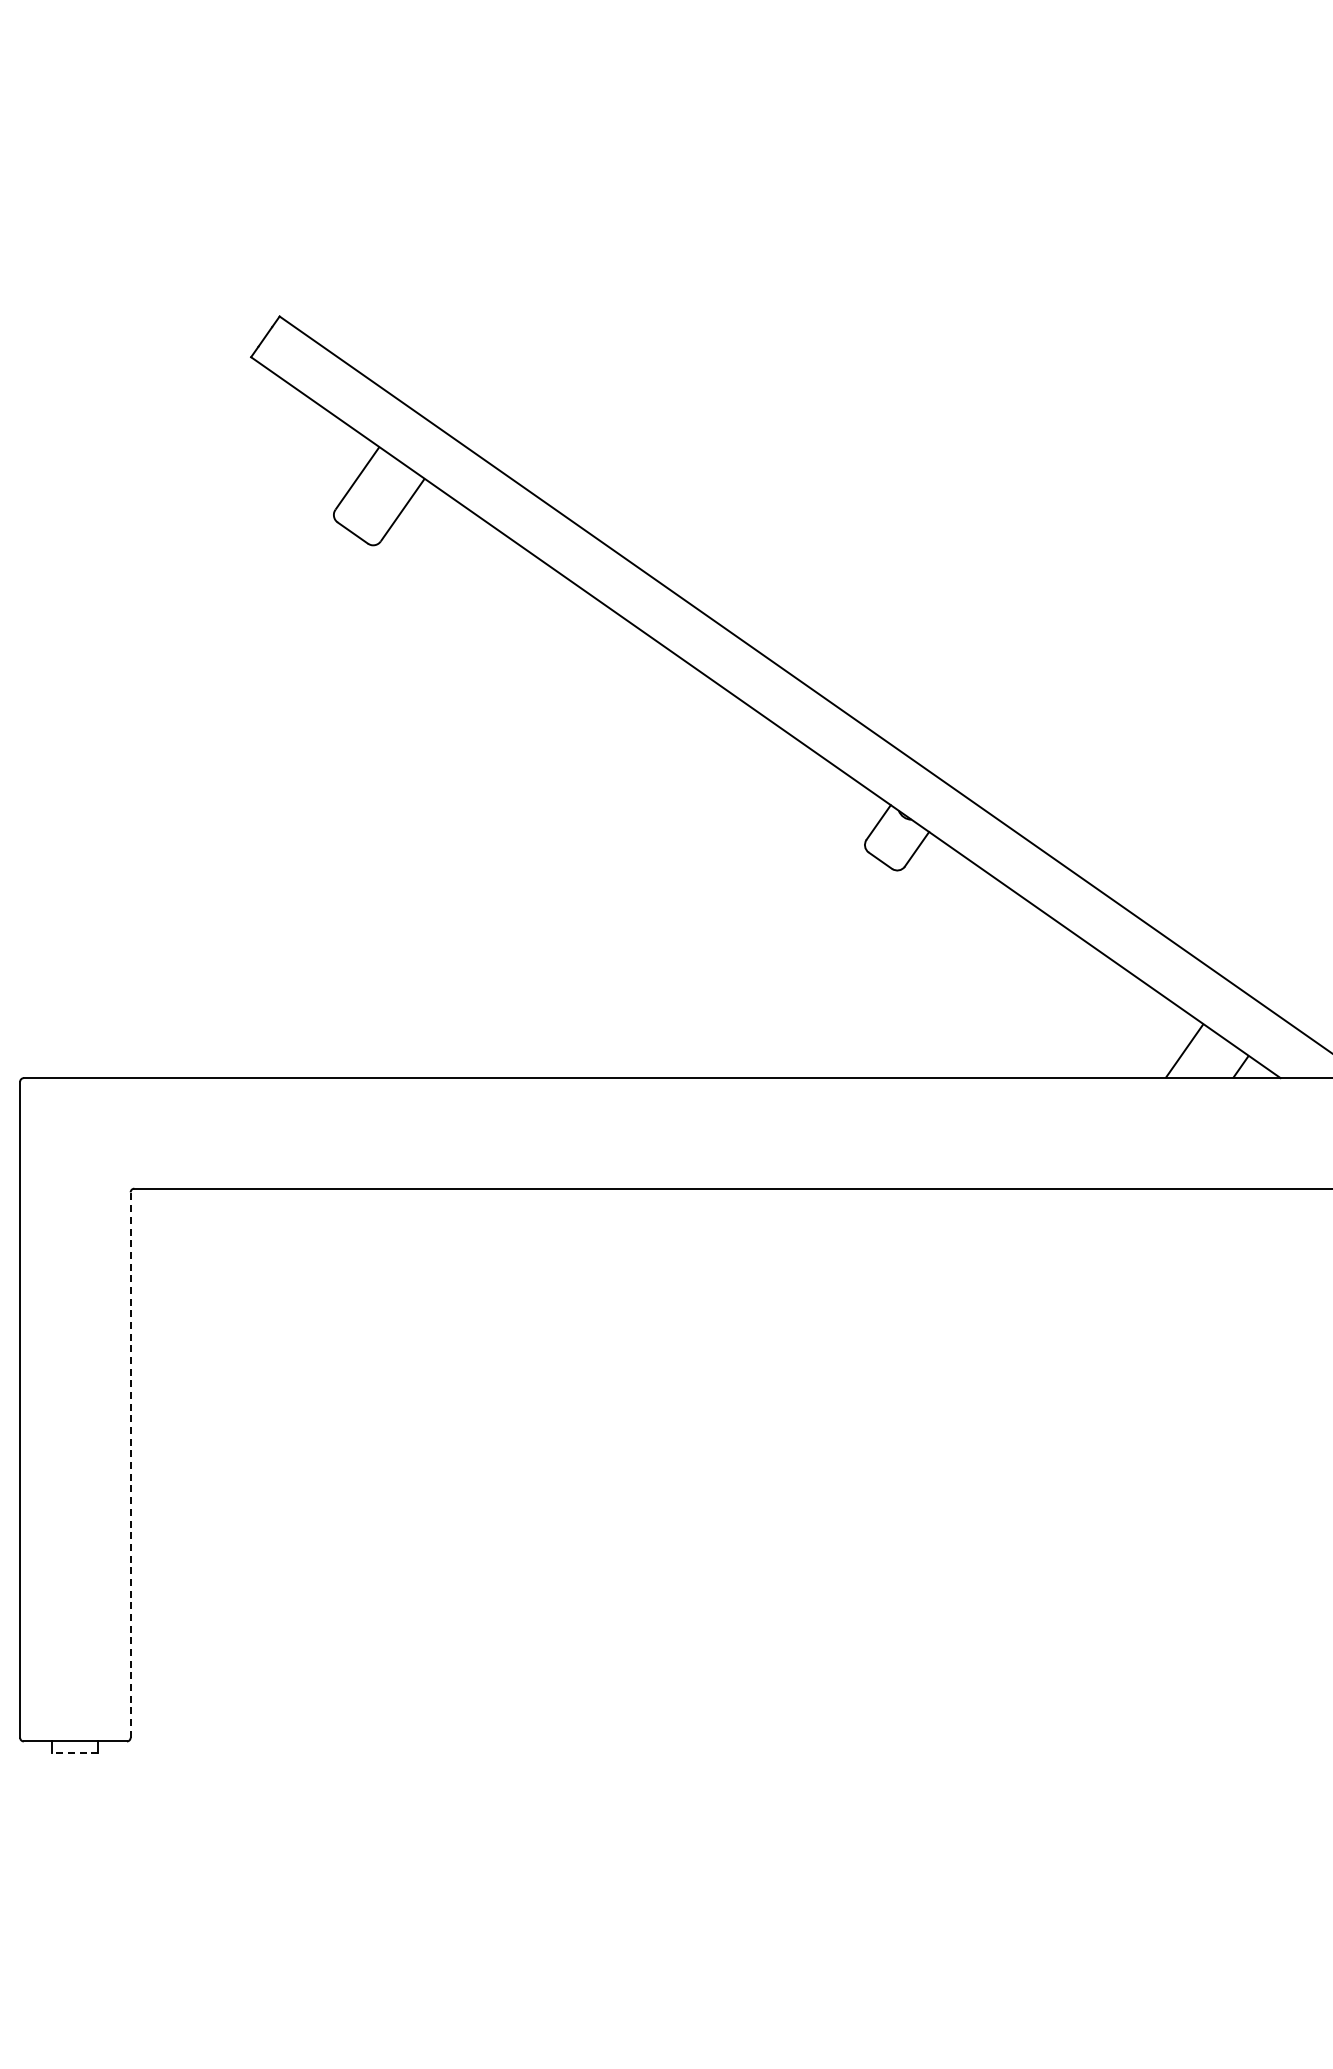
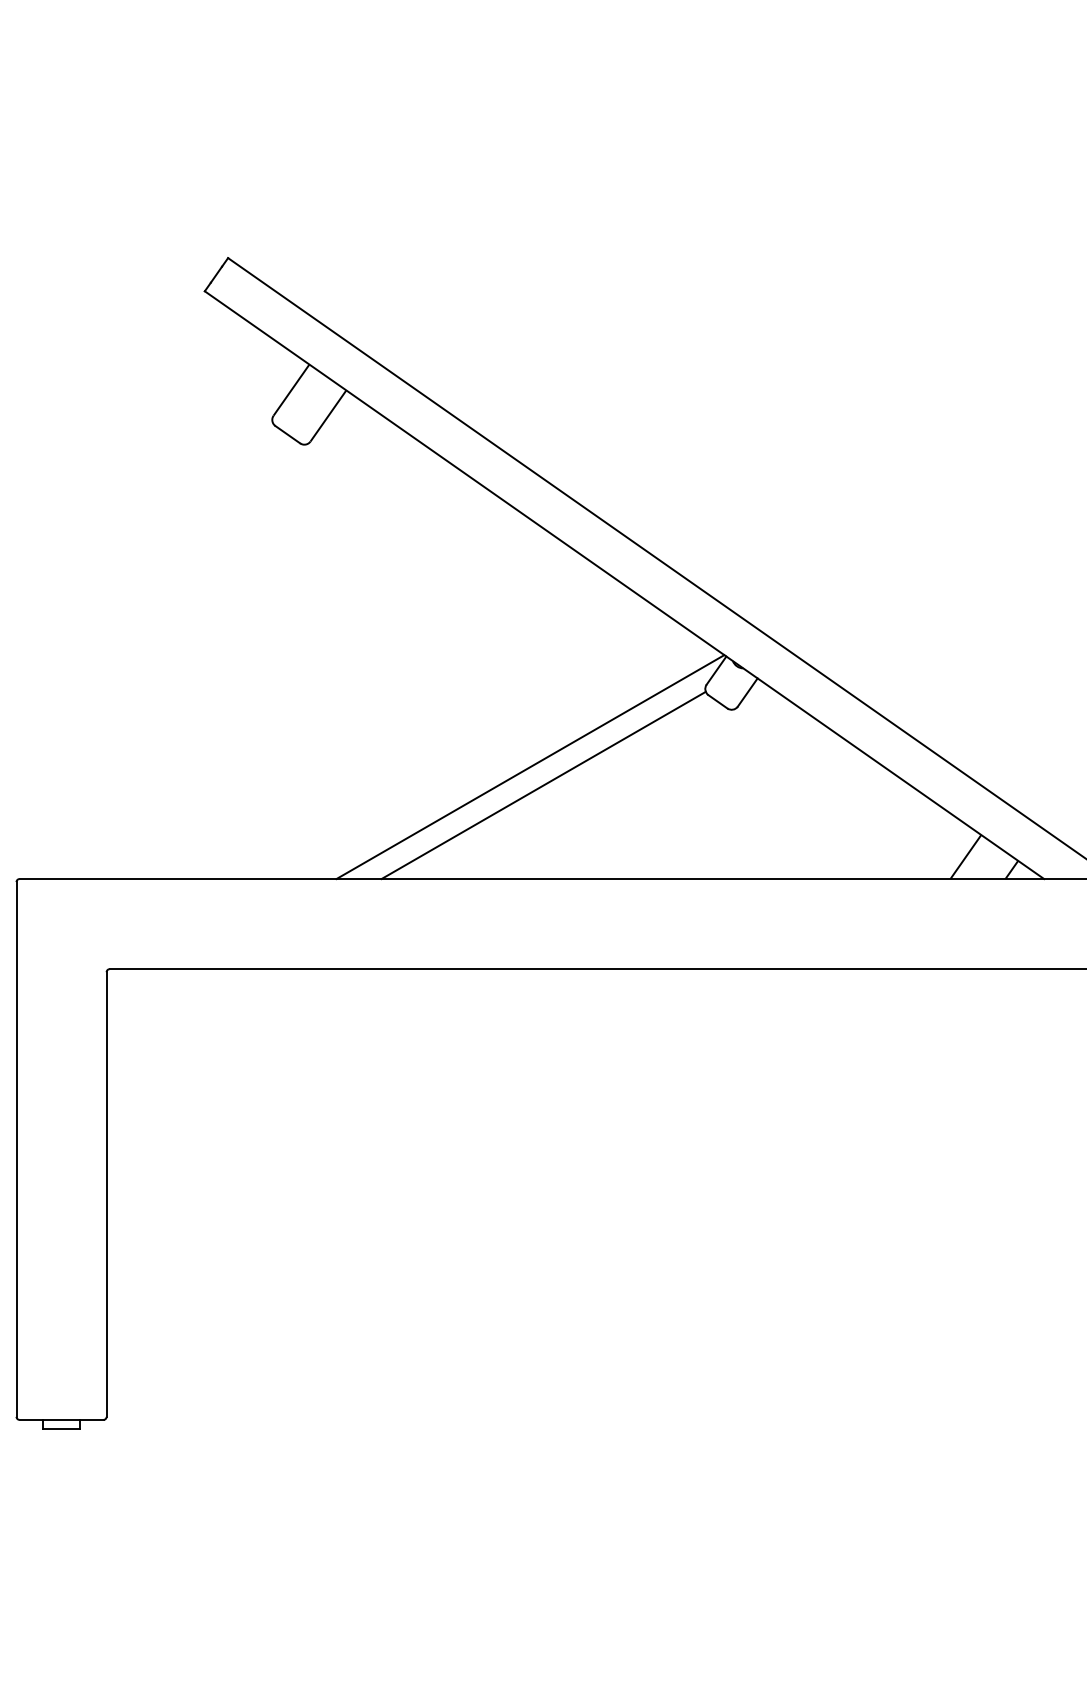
line: (650, 940) -> (530, 766), added
line: (666, 963) -> (543, 785), added
line: (130, 1465) -> (106, 1194), dashed -> solid
line: (74, 1752) -> (60, 1428), dashed -> solid

